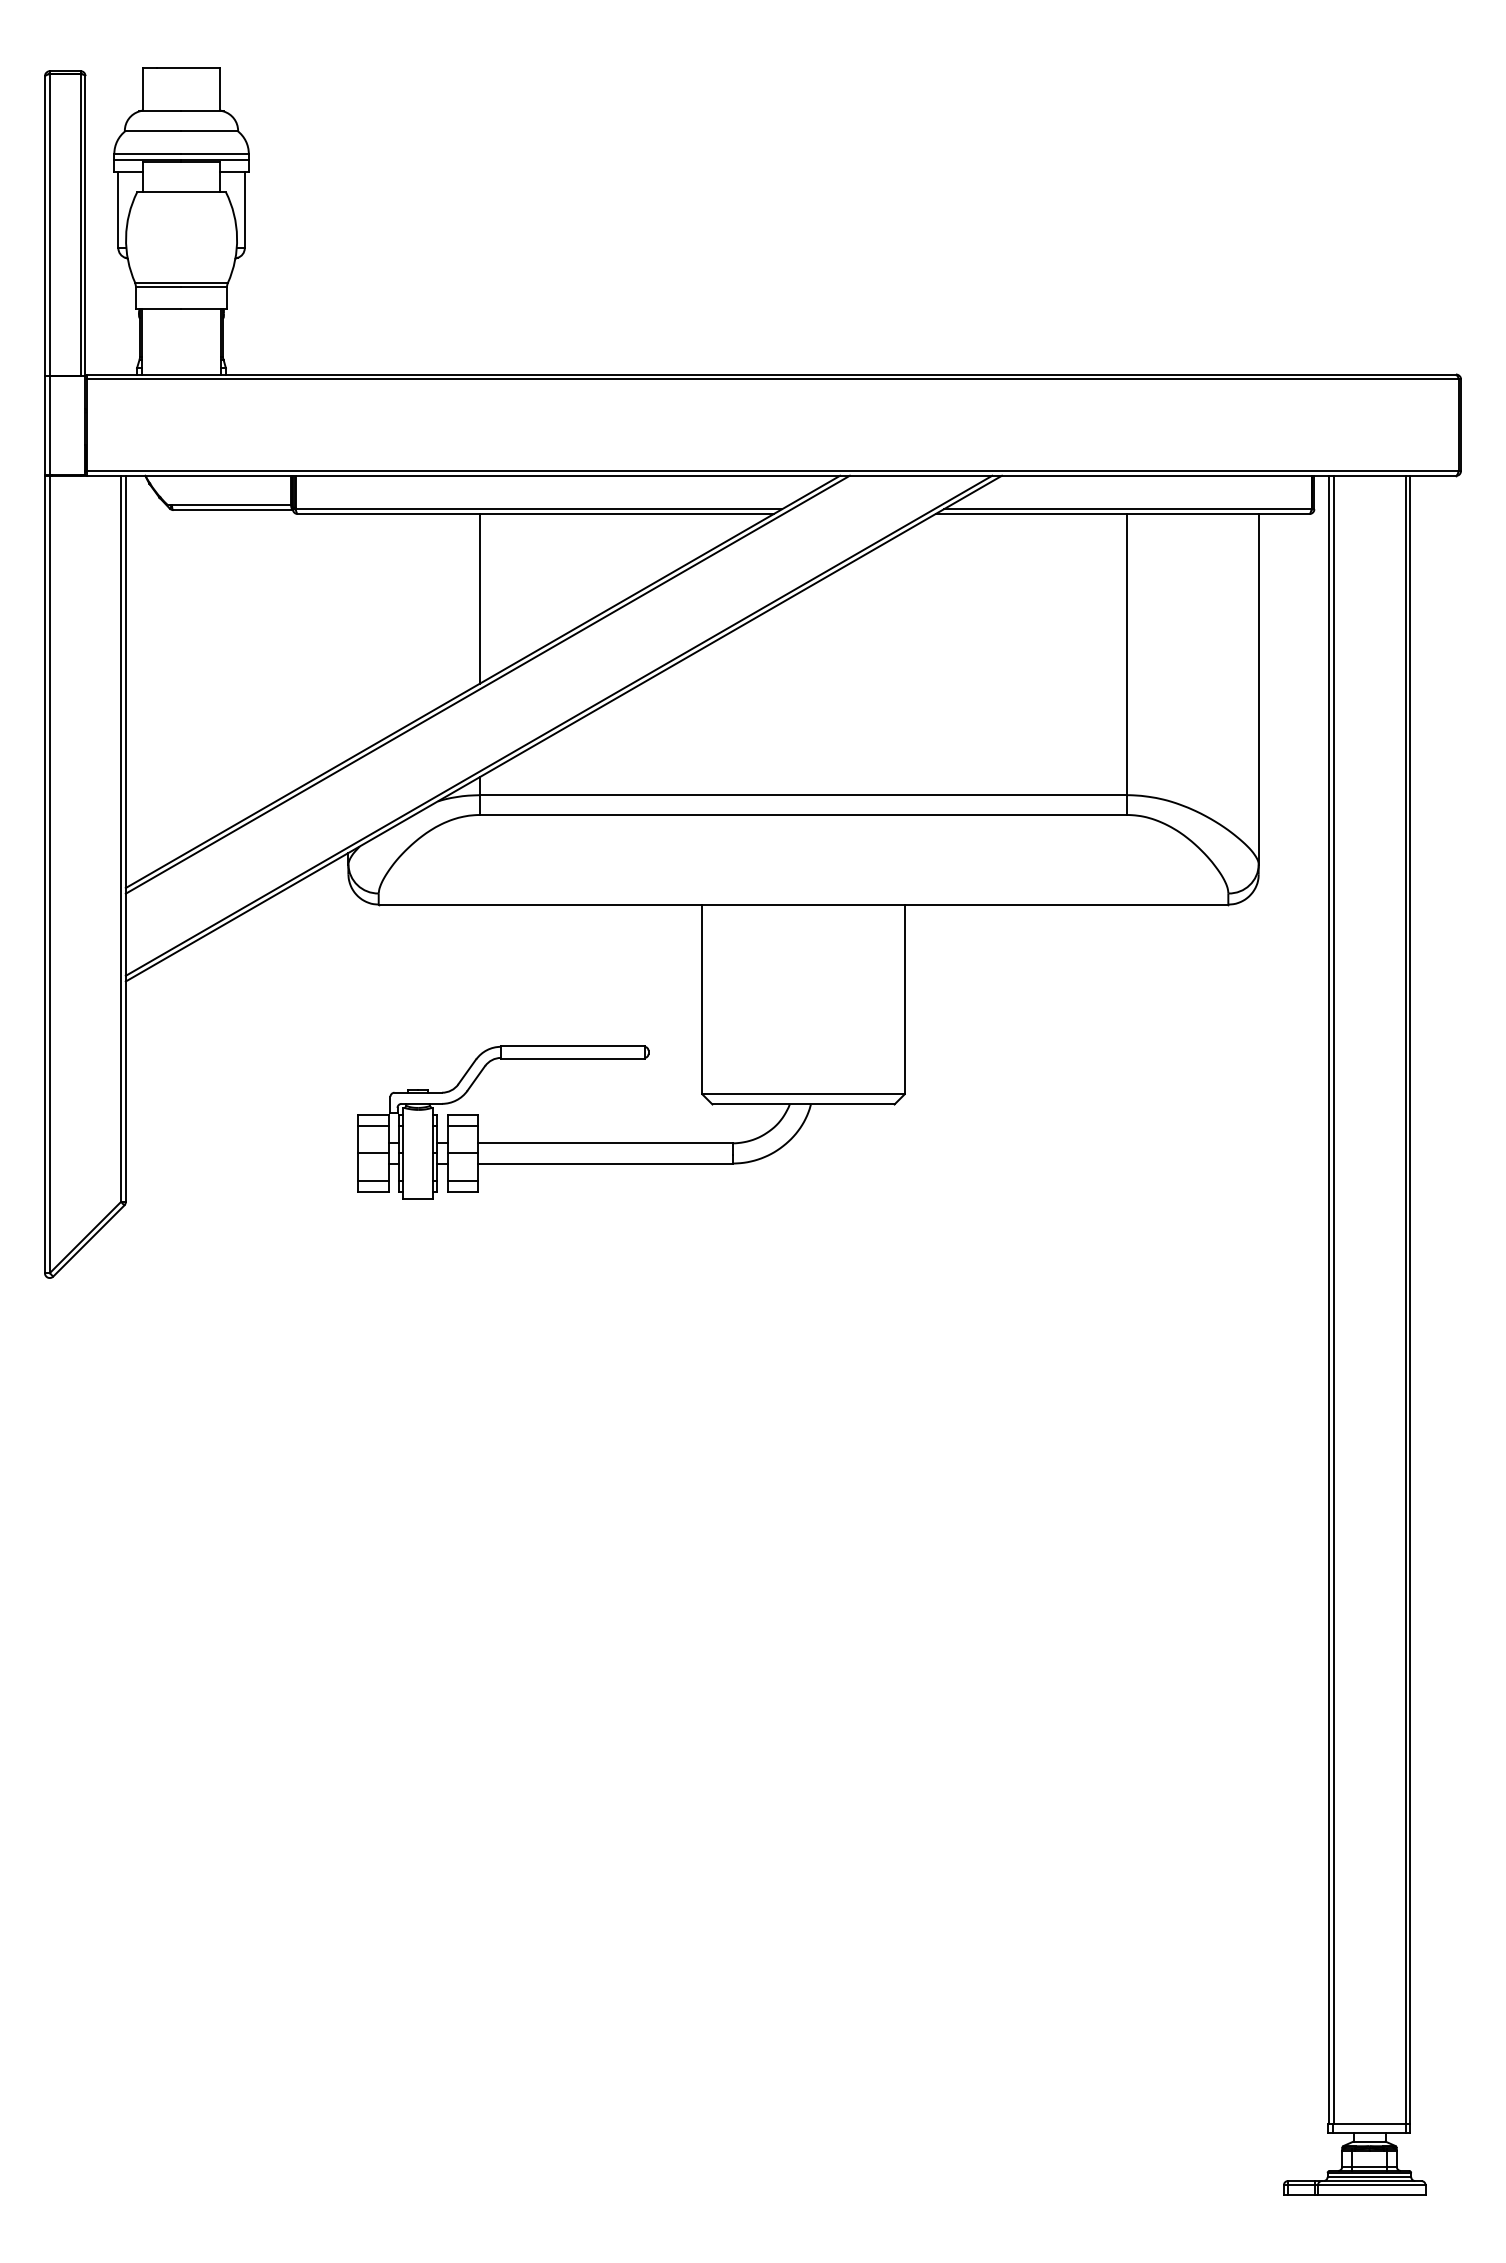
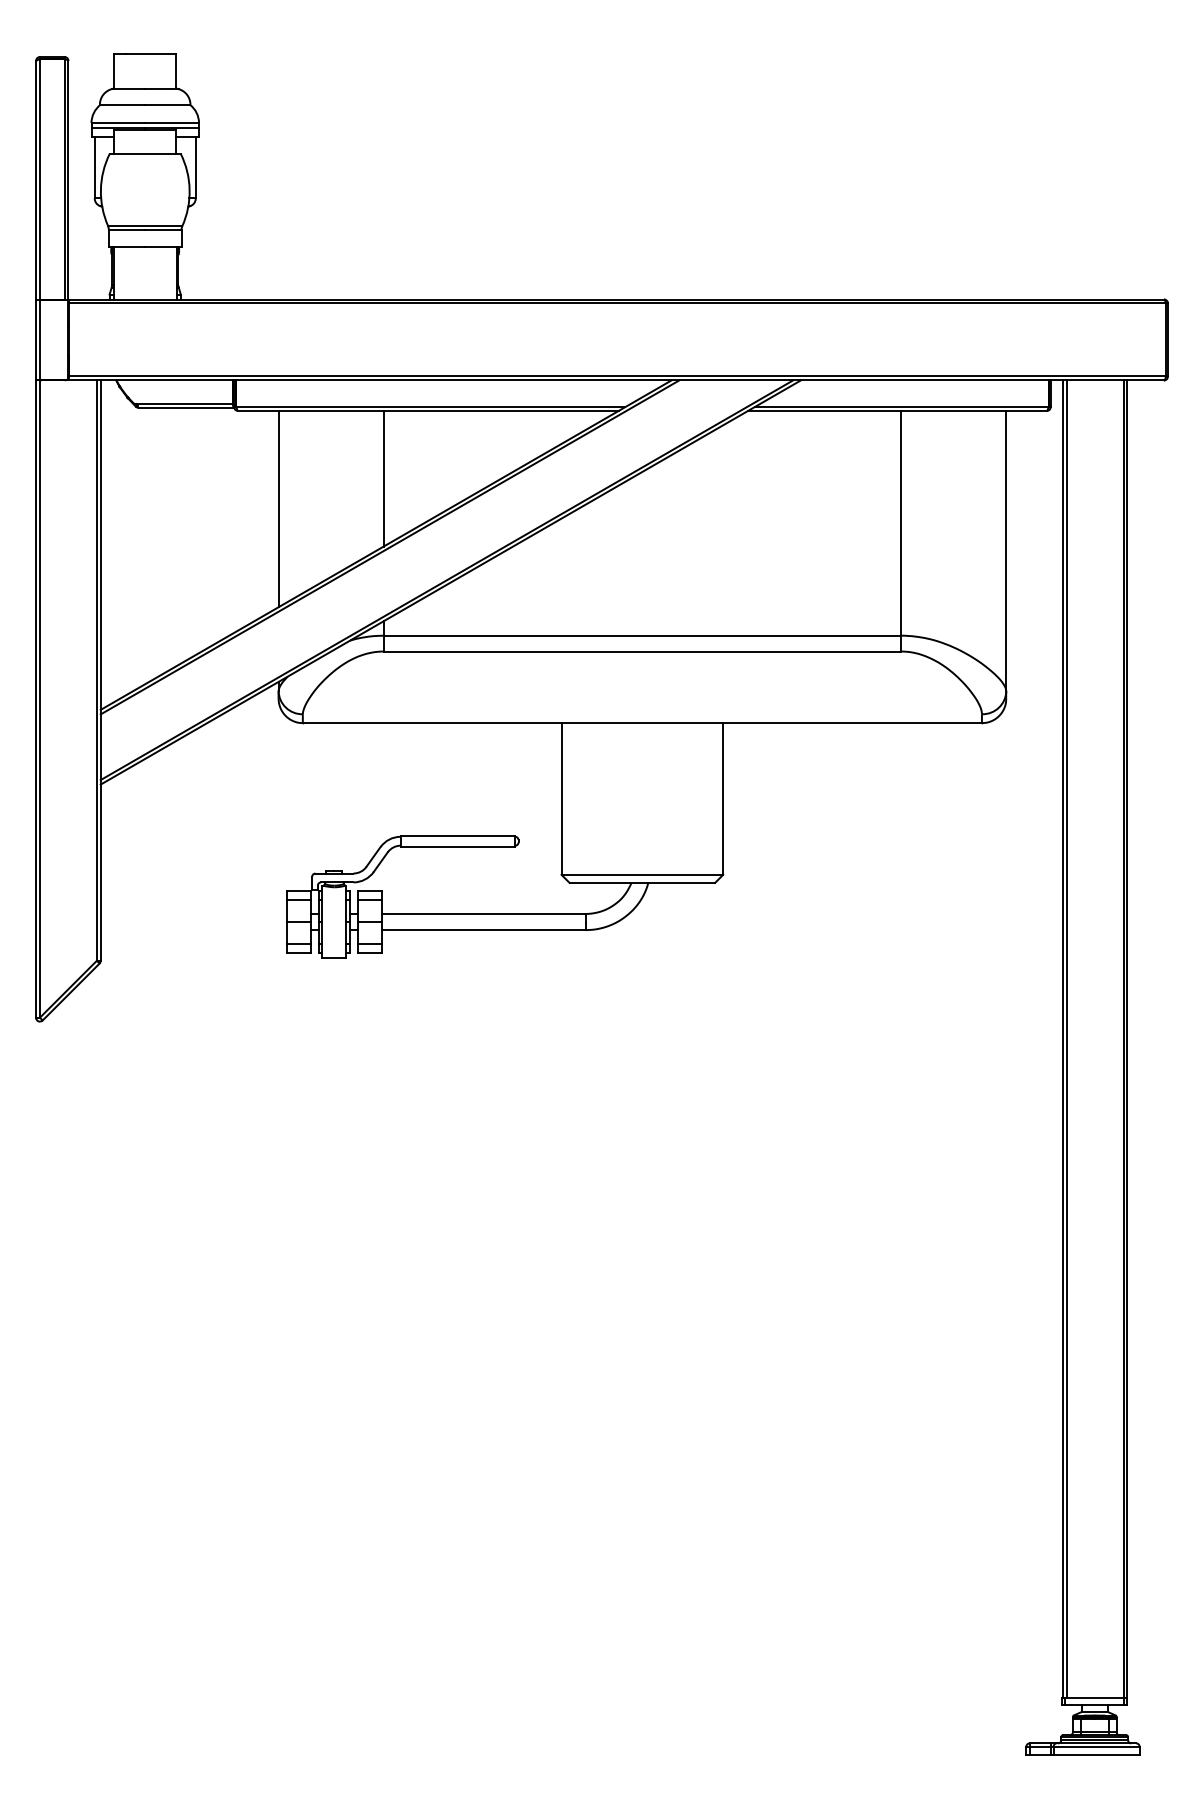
line: (348, 636) -> (278, 508), added

